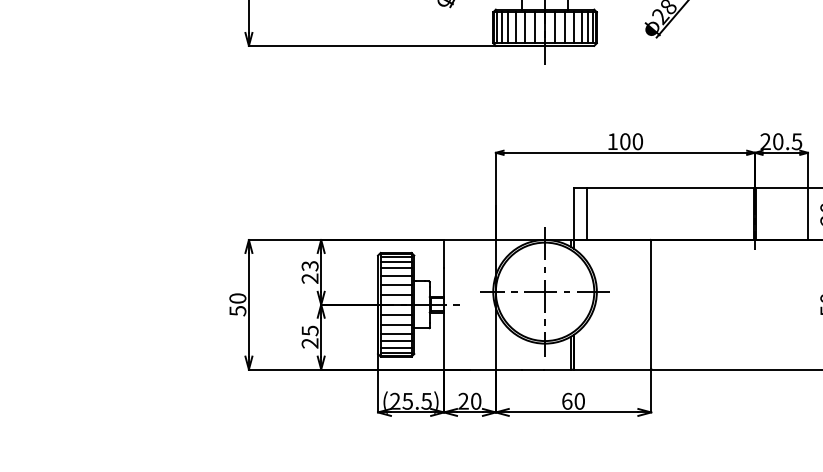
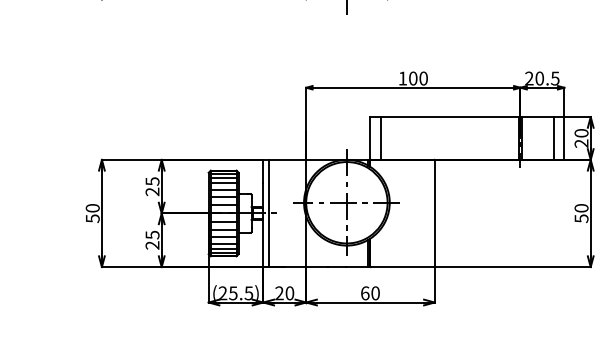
line: (795, 214) -> (554, 138), added
text: (309, 265) -> (152, 180), 23 -> 25
line: (450, 304) -> (268, 213), added

